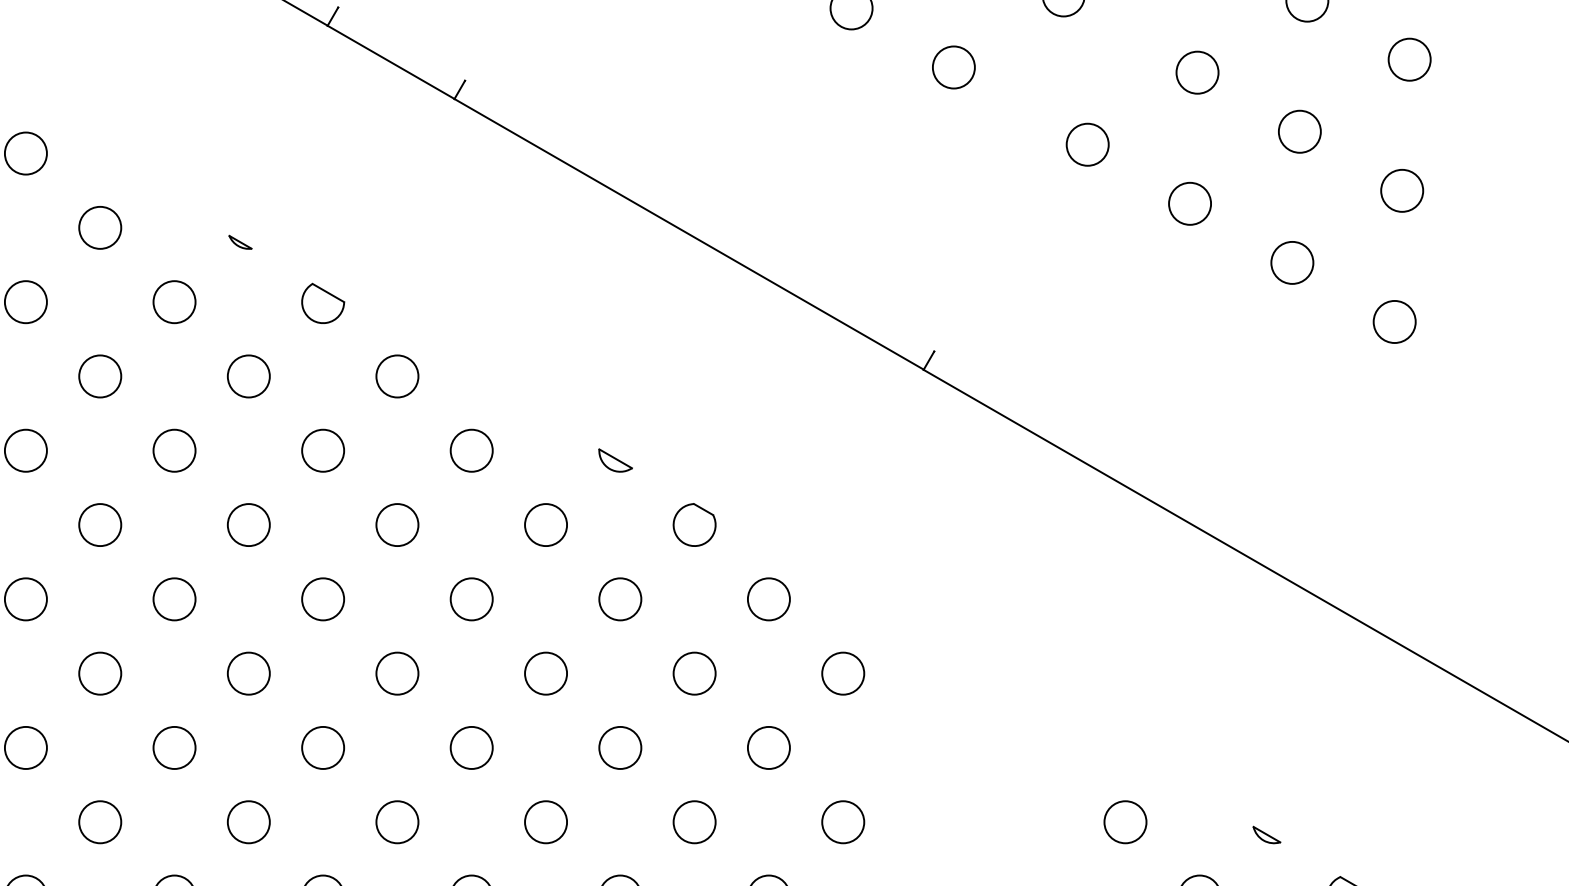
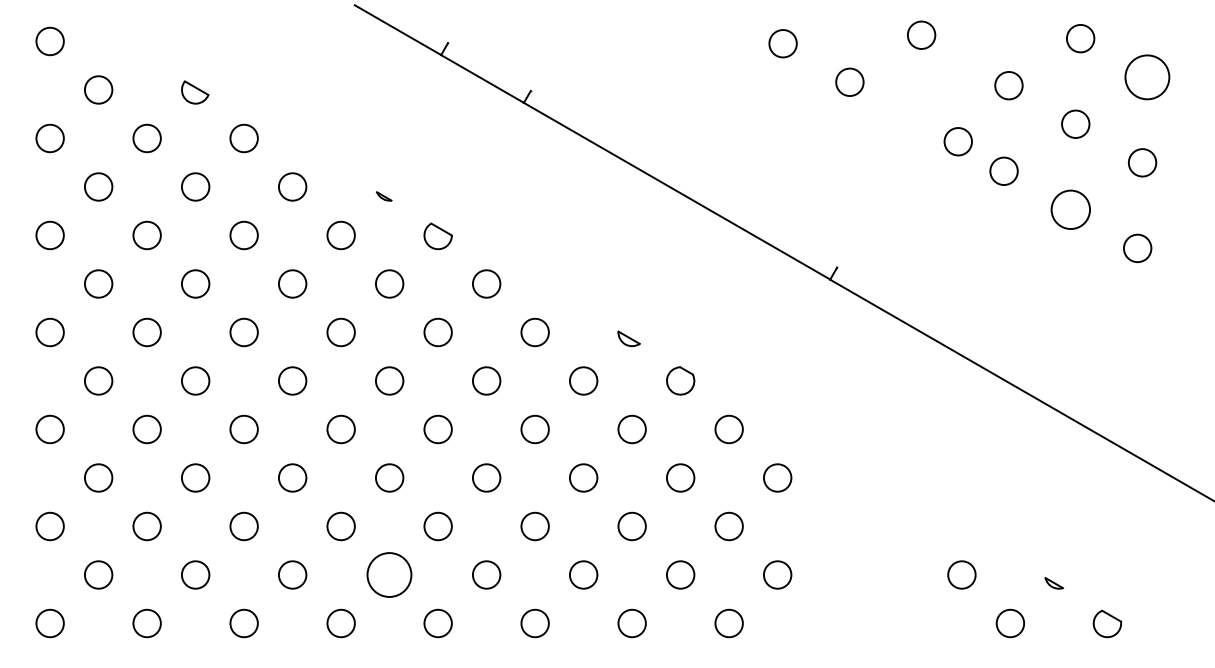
circle: (1409, 58) -> (1147, 76), size x1.6
circle: (1086, 144) -> (957, 141), moved
circle: (1291, 262) -> (1070, 209), size x1.4
circle: (248, 821) -> (389, 574), size x1.6

